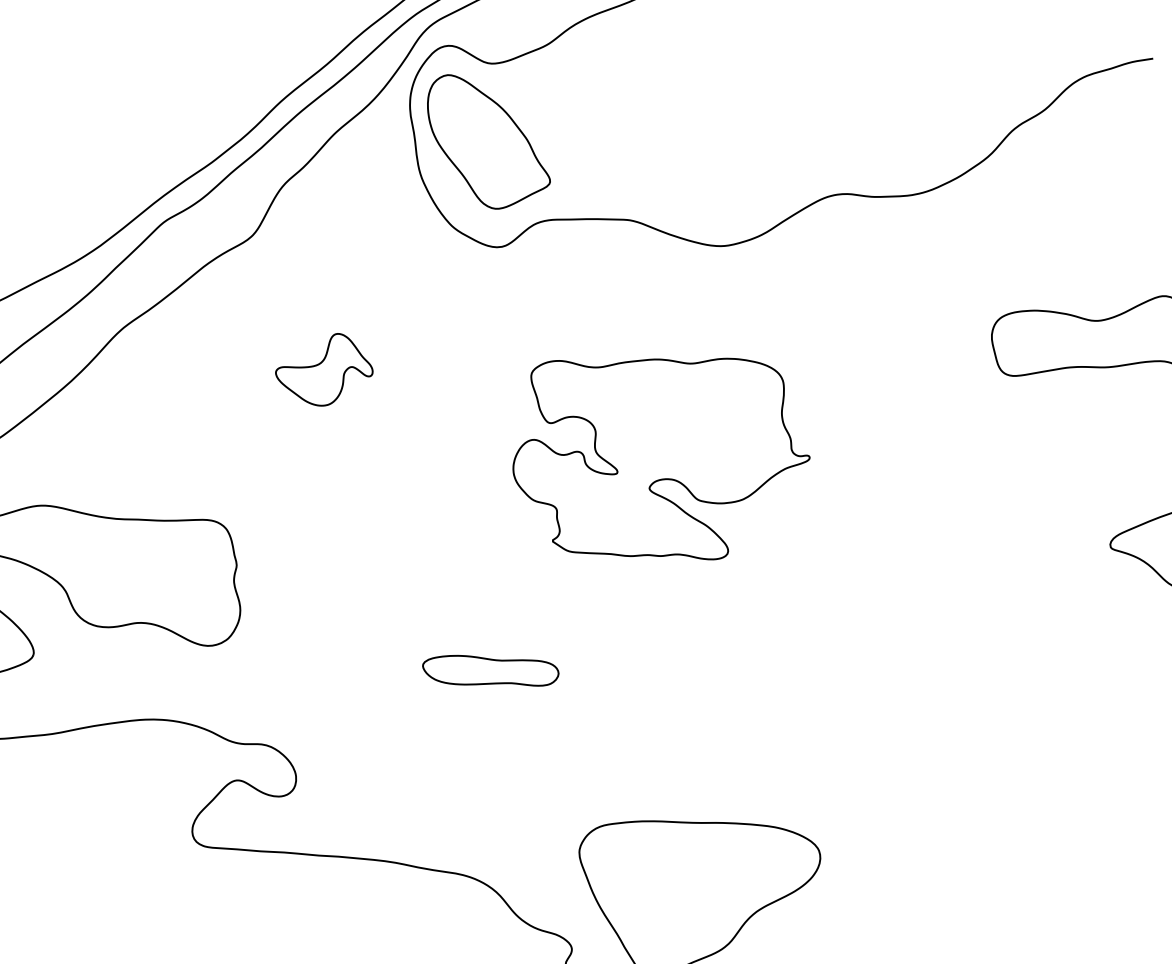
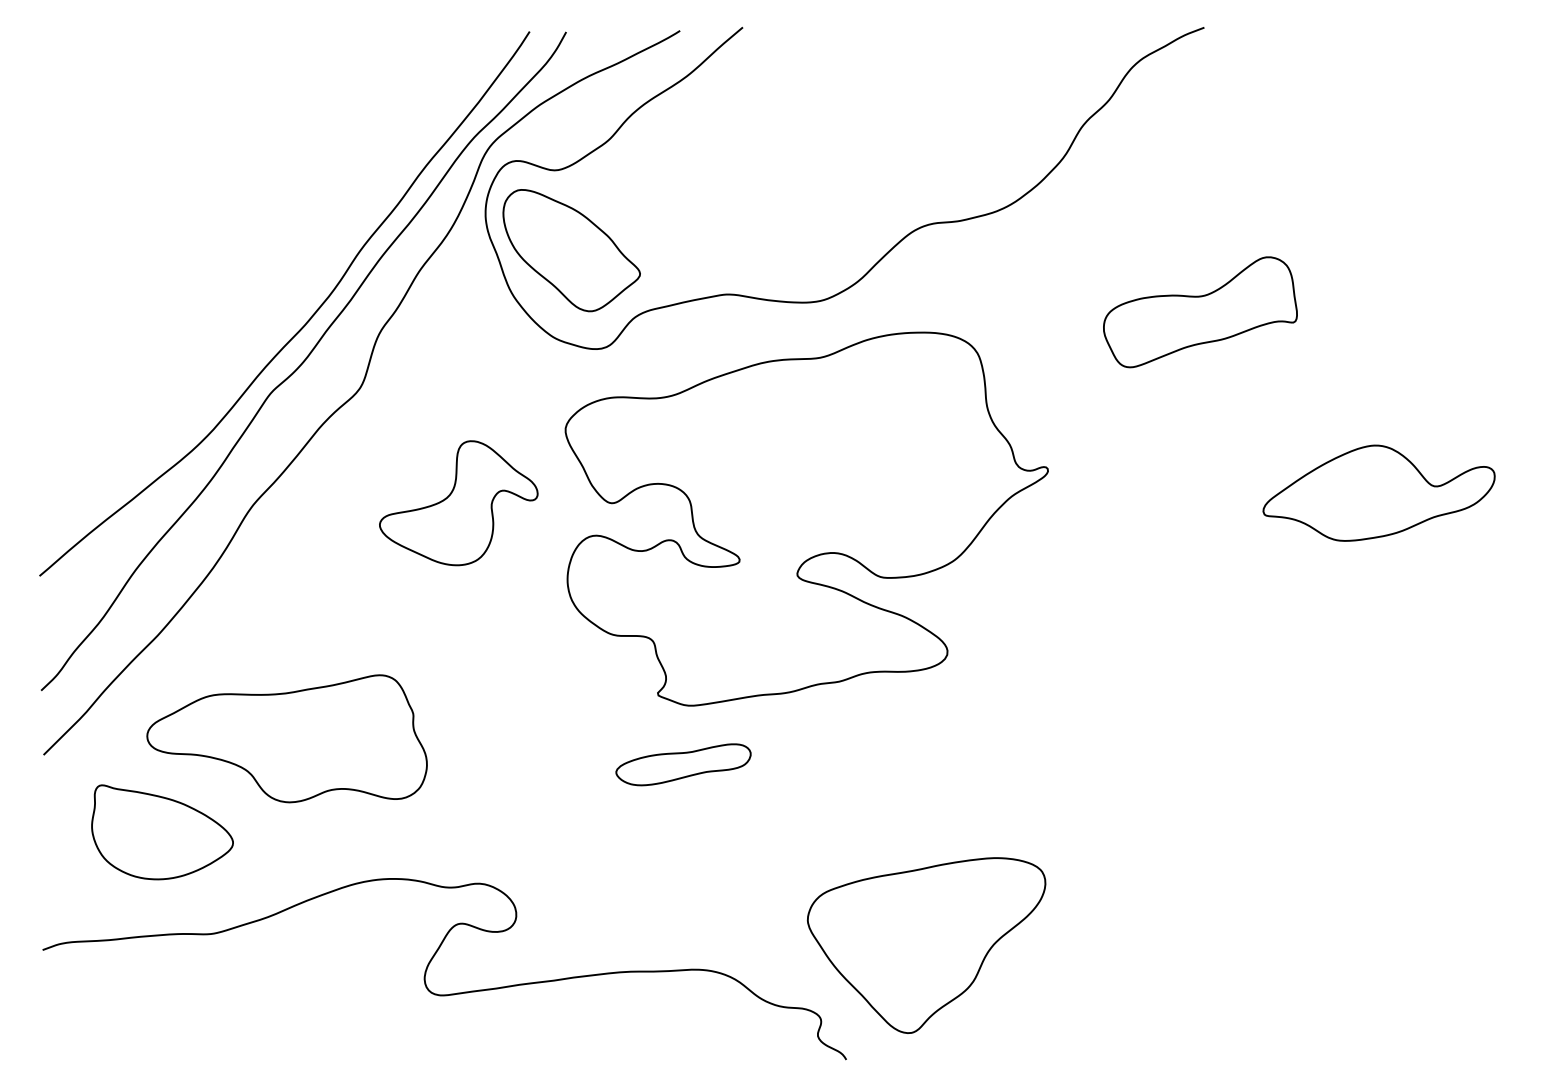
part: (324, 369) -> (458, 503), size x1.67
part: (661, 456) -> (806, 518), size x1.67

